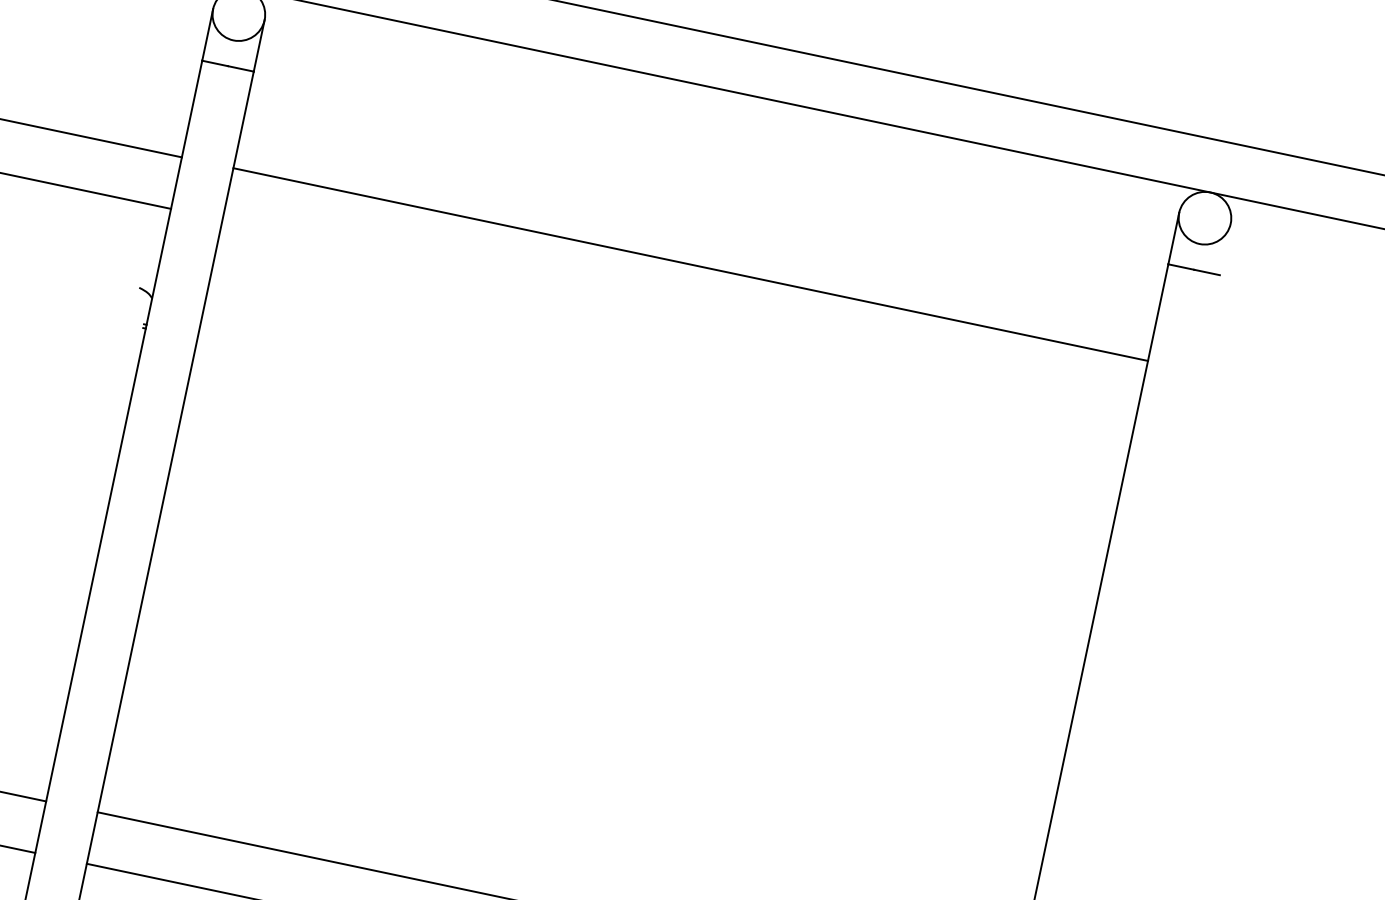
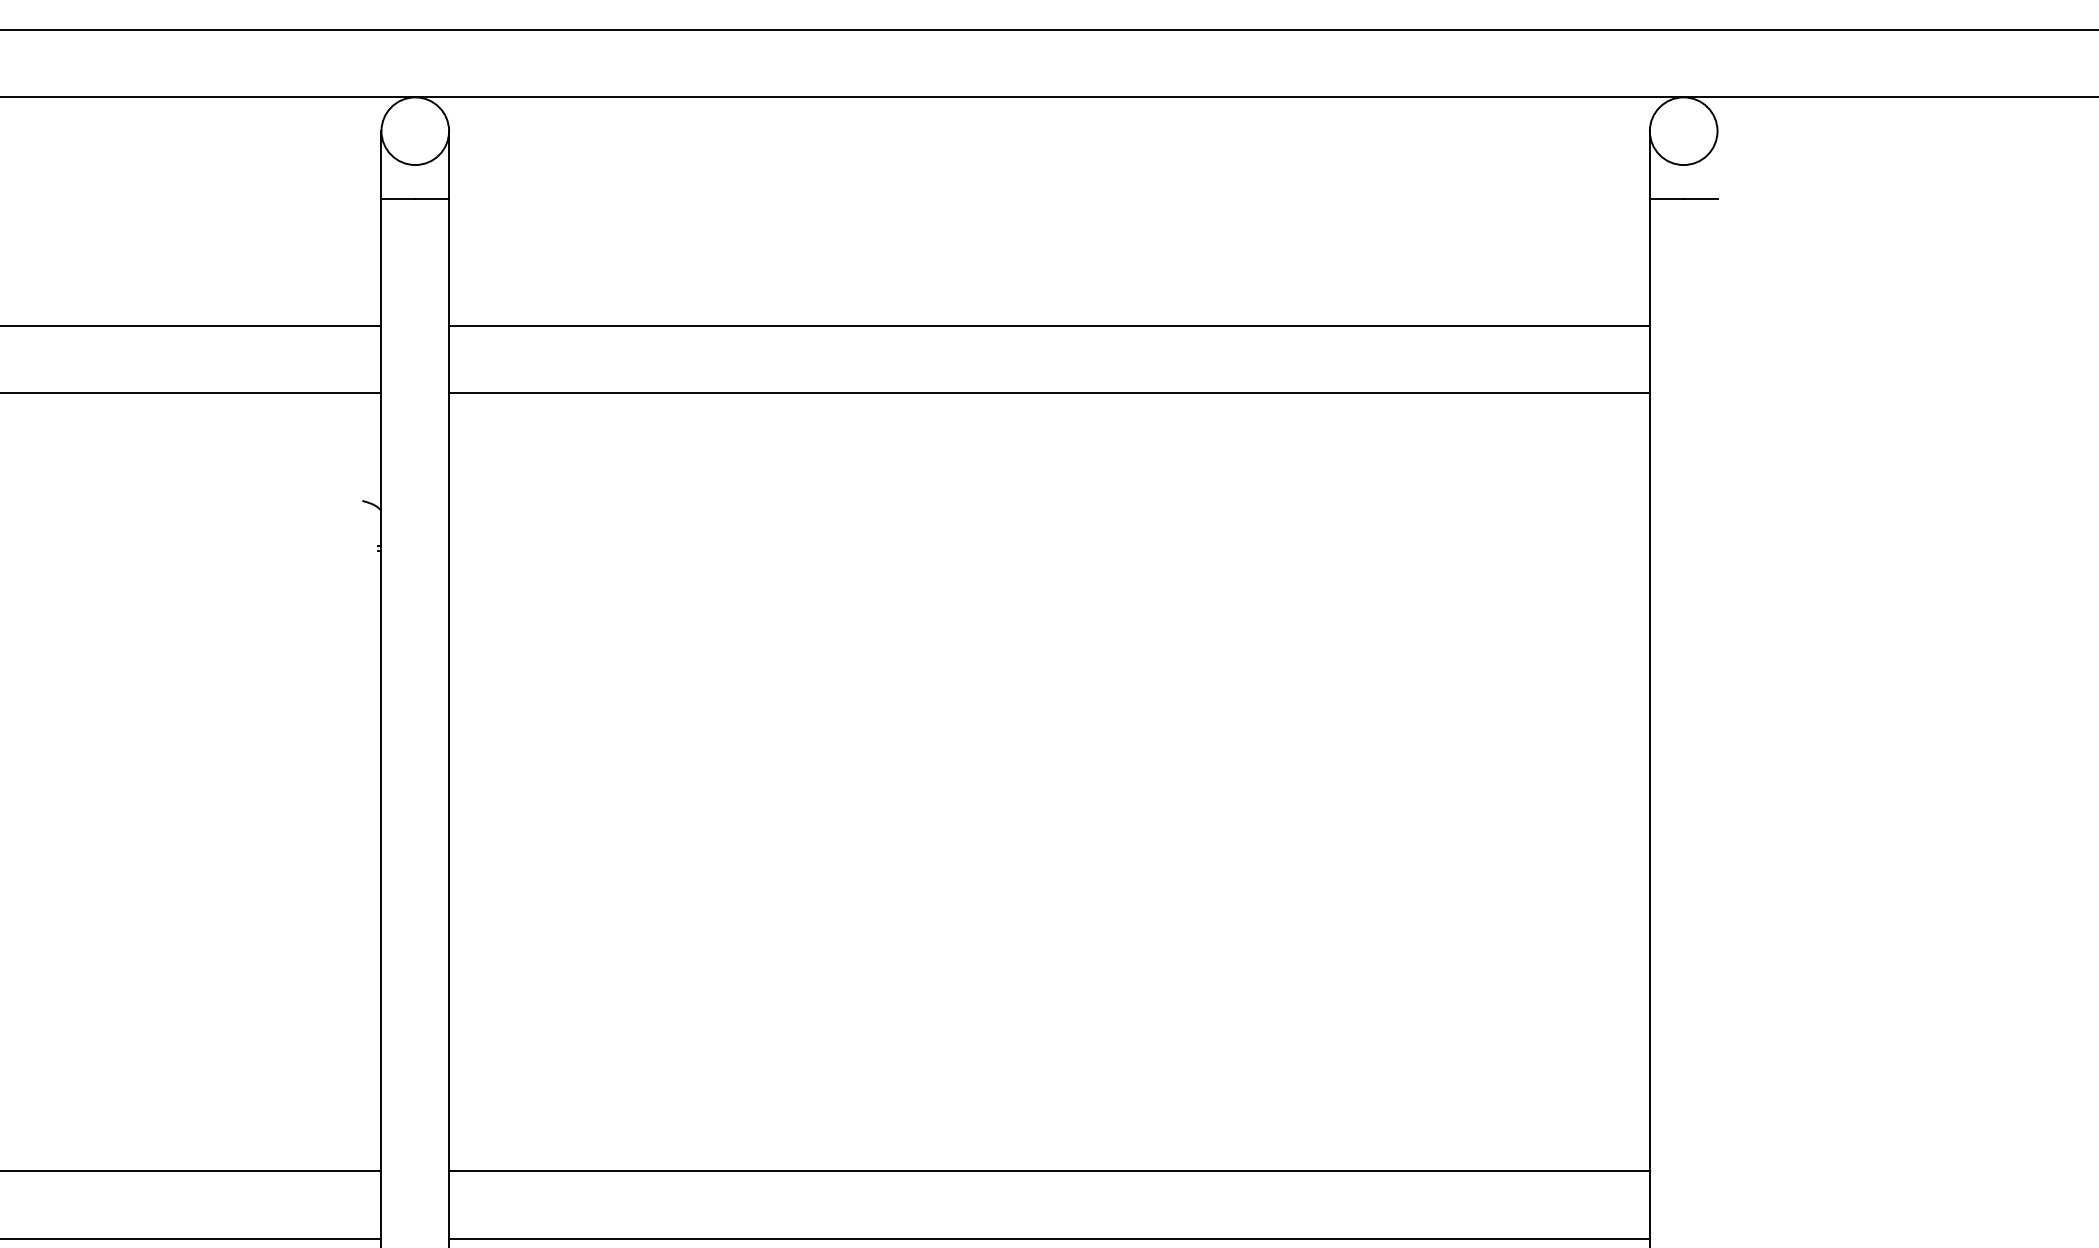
line: (679, 316) -> (1049, 393), added

